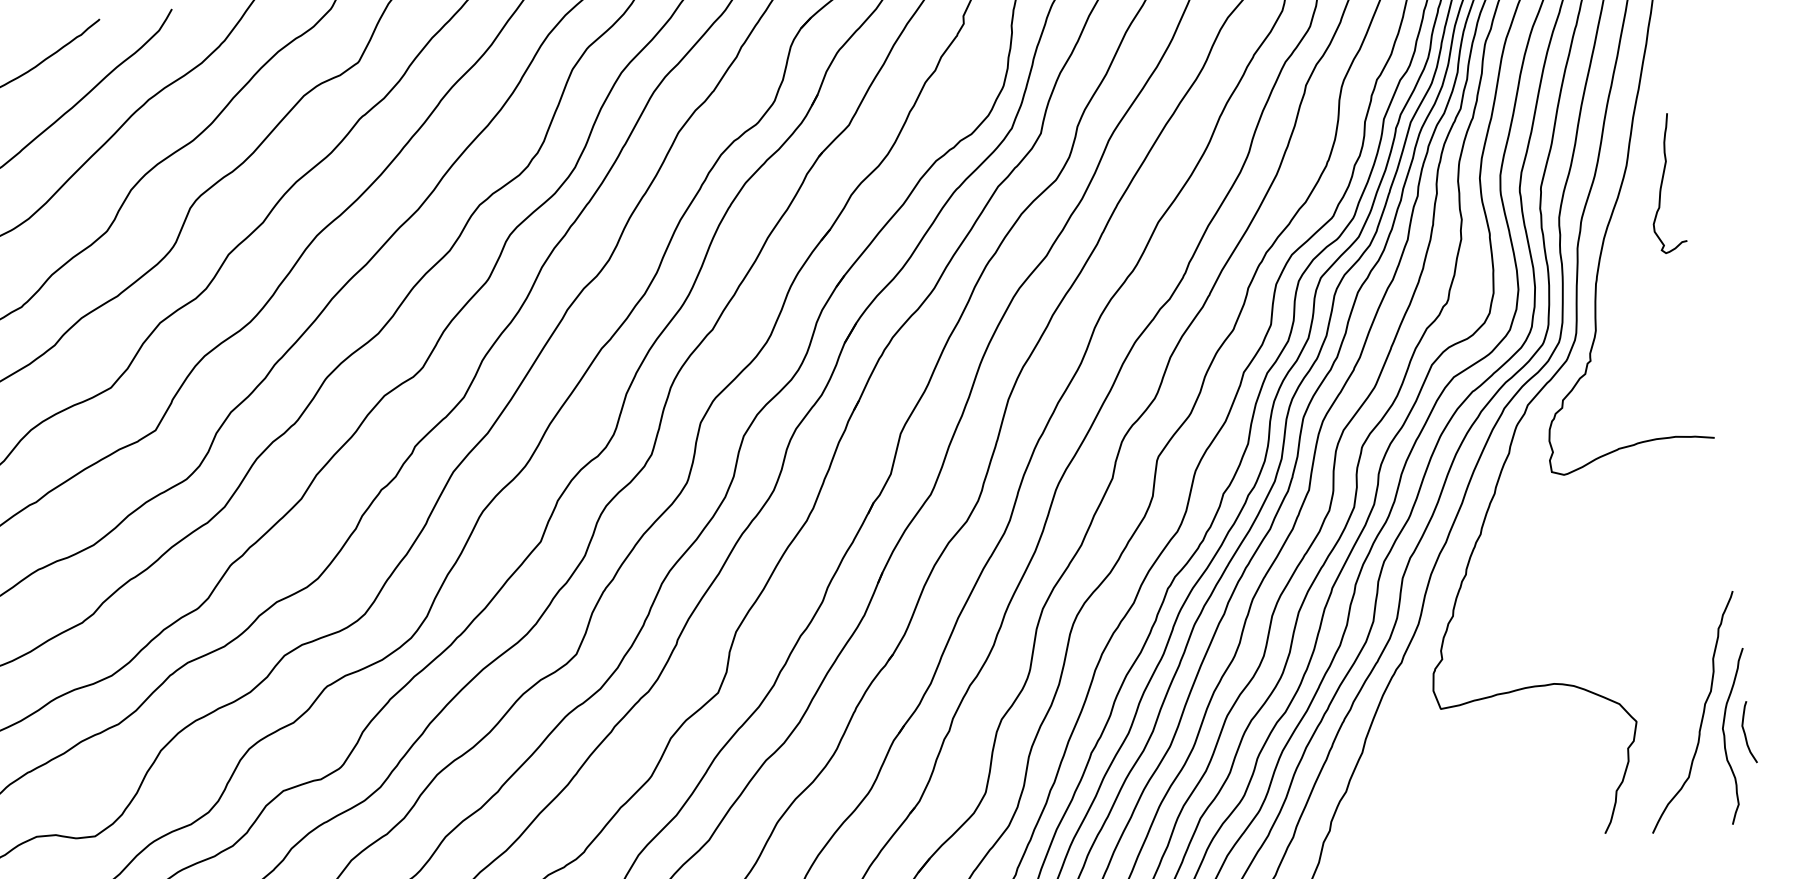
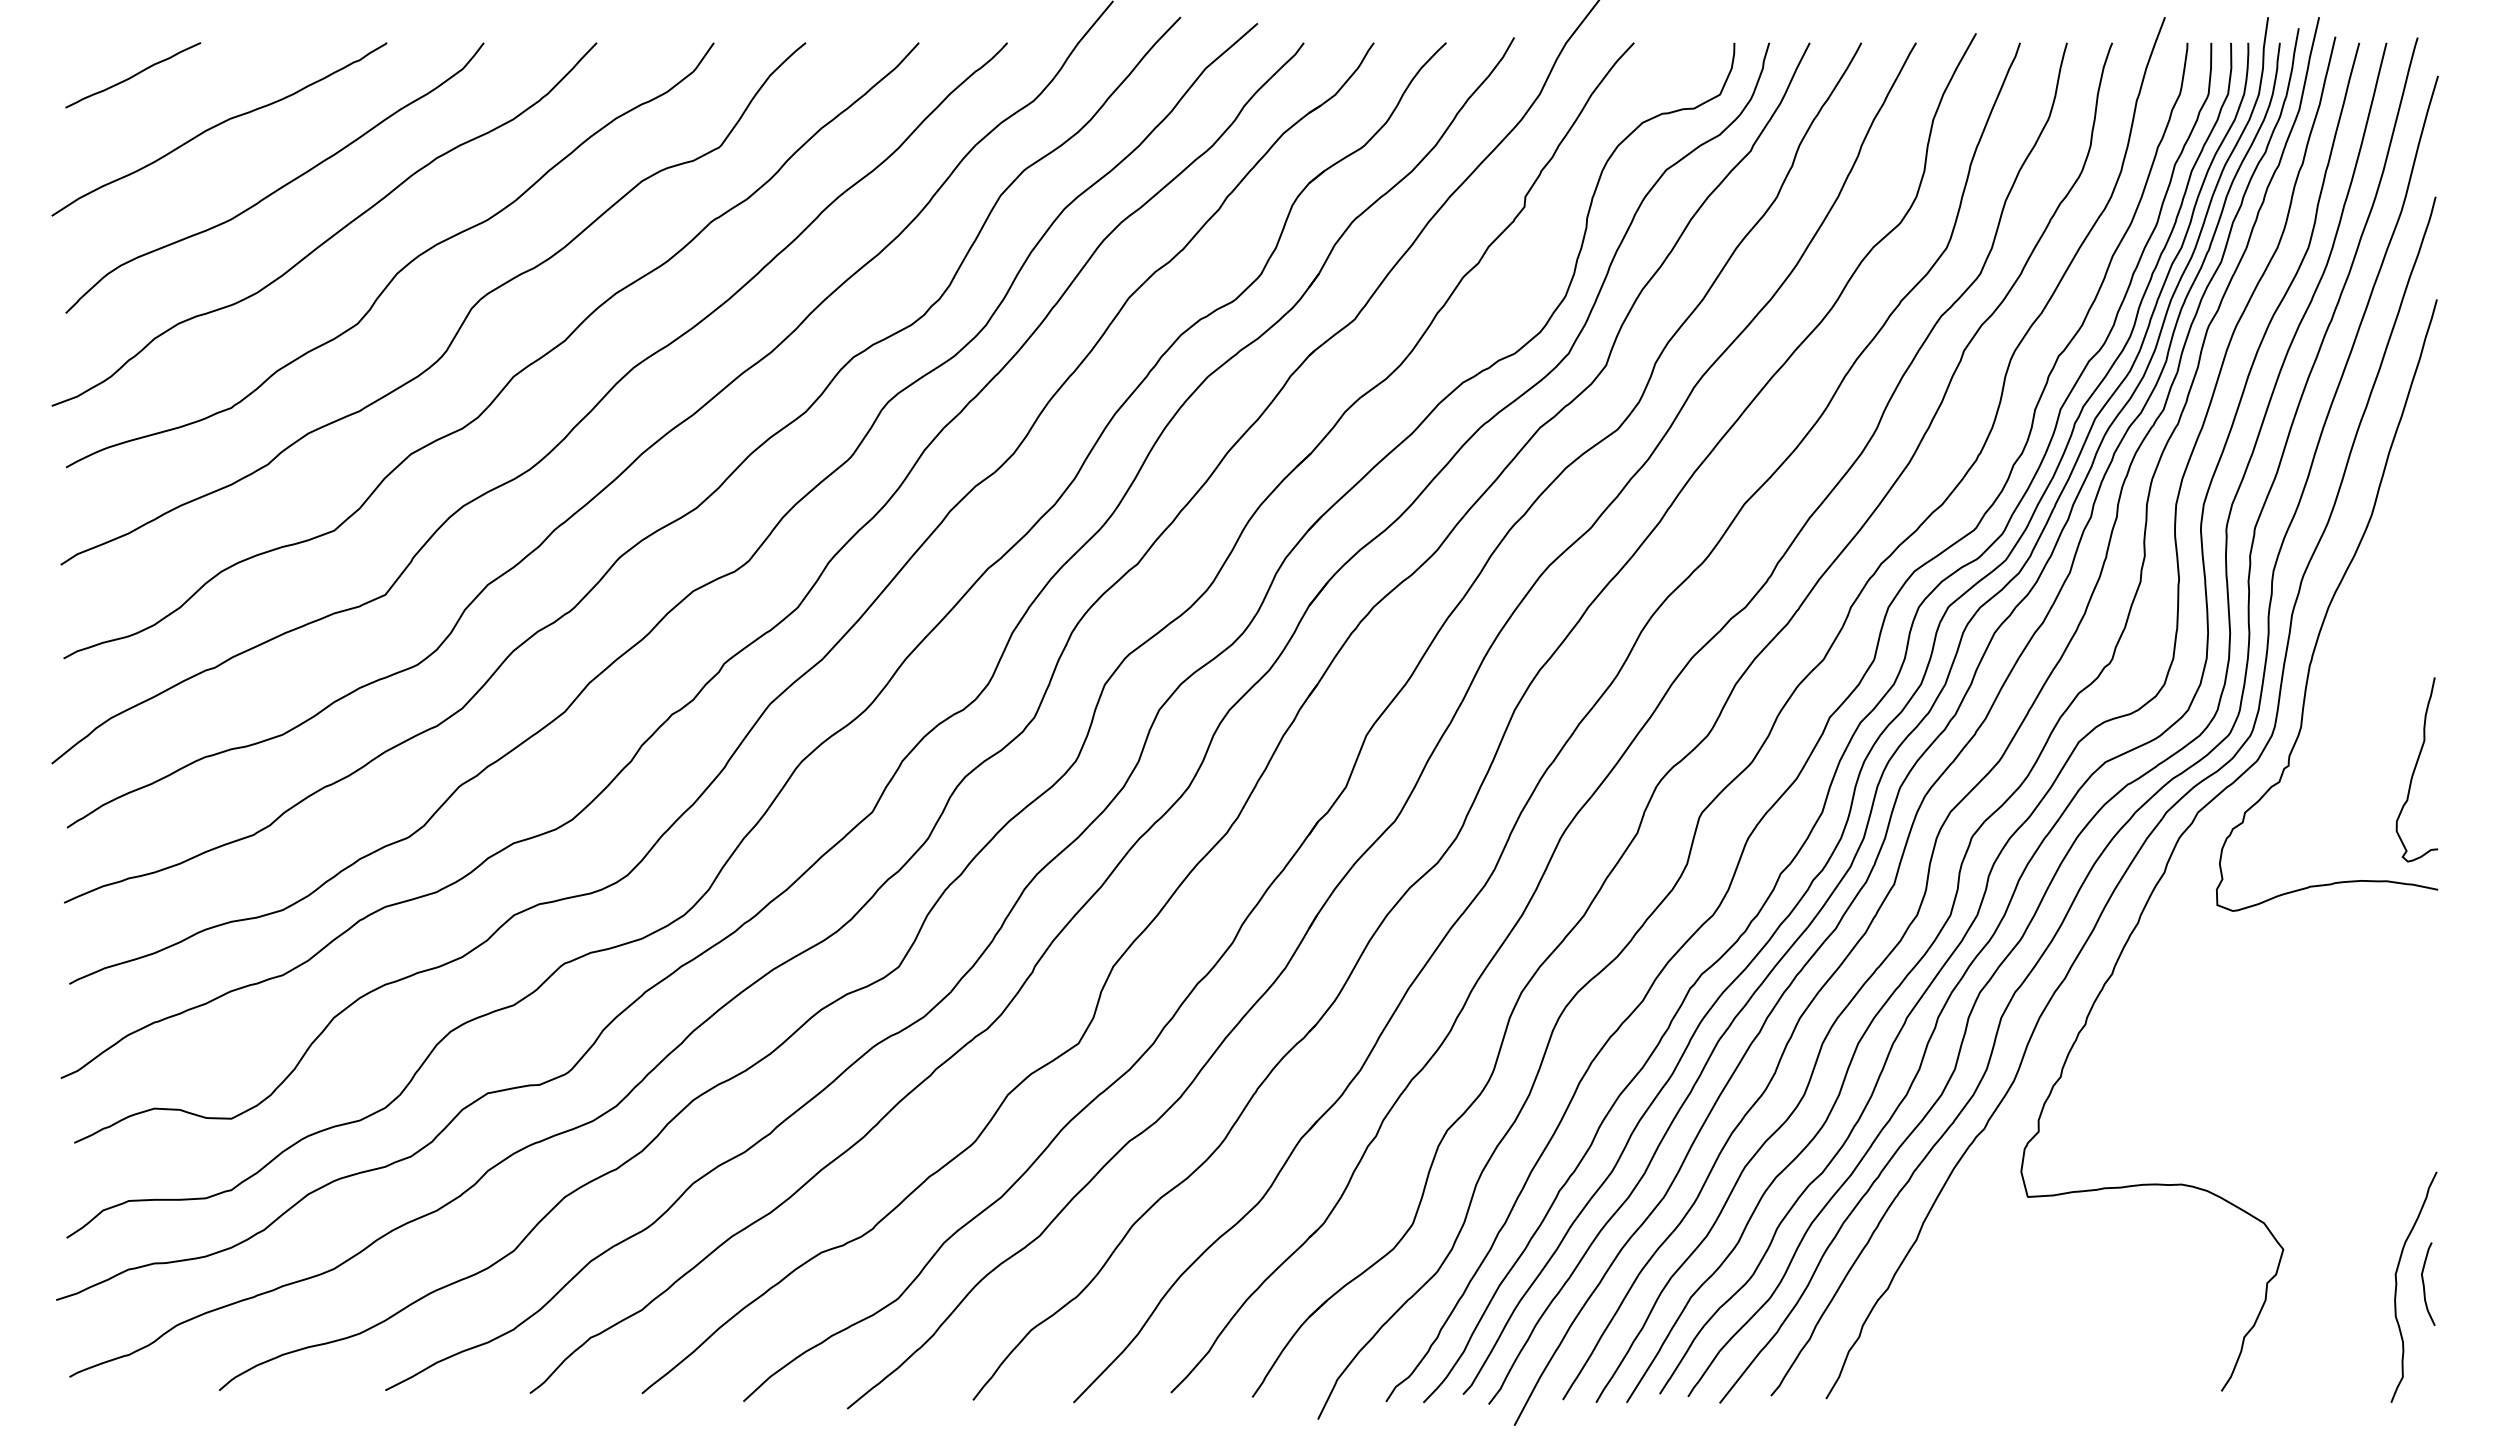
curve: (1662, 183) -> (2415, 769), moved
curve: (1702, 712) -> (2372, 1249), removed

